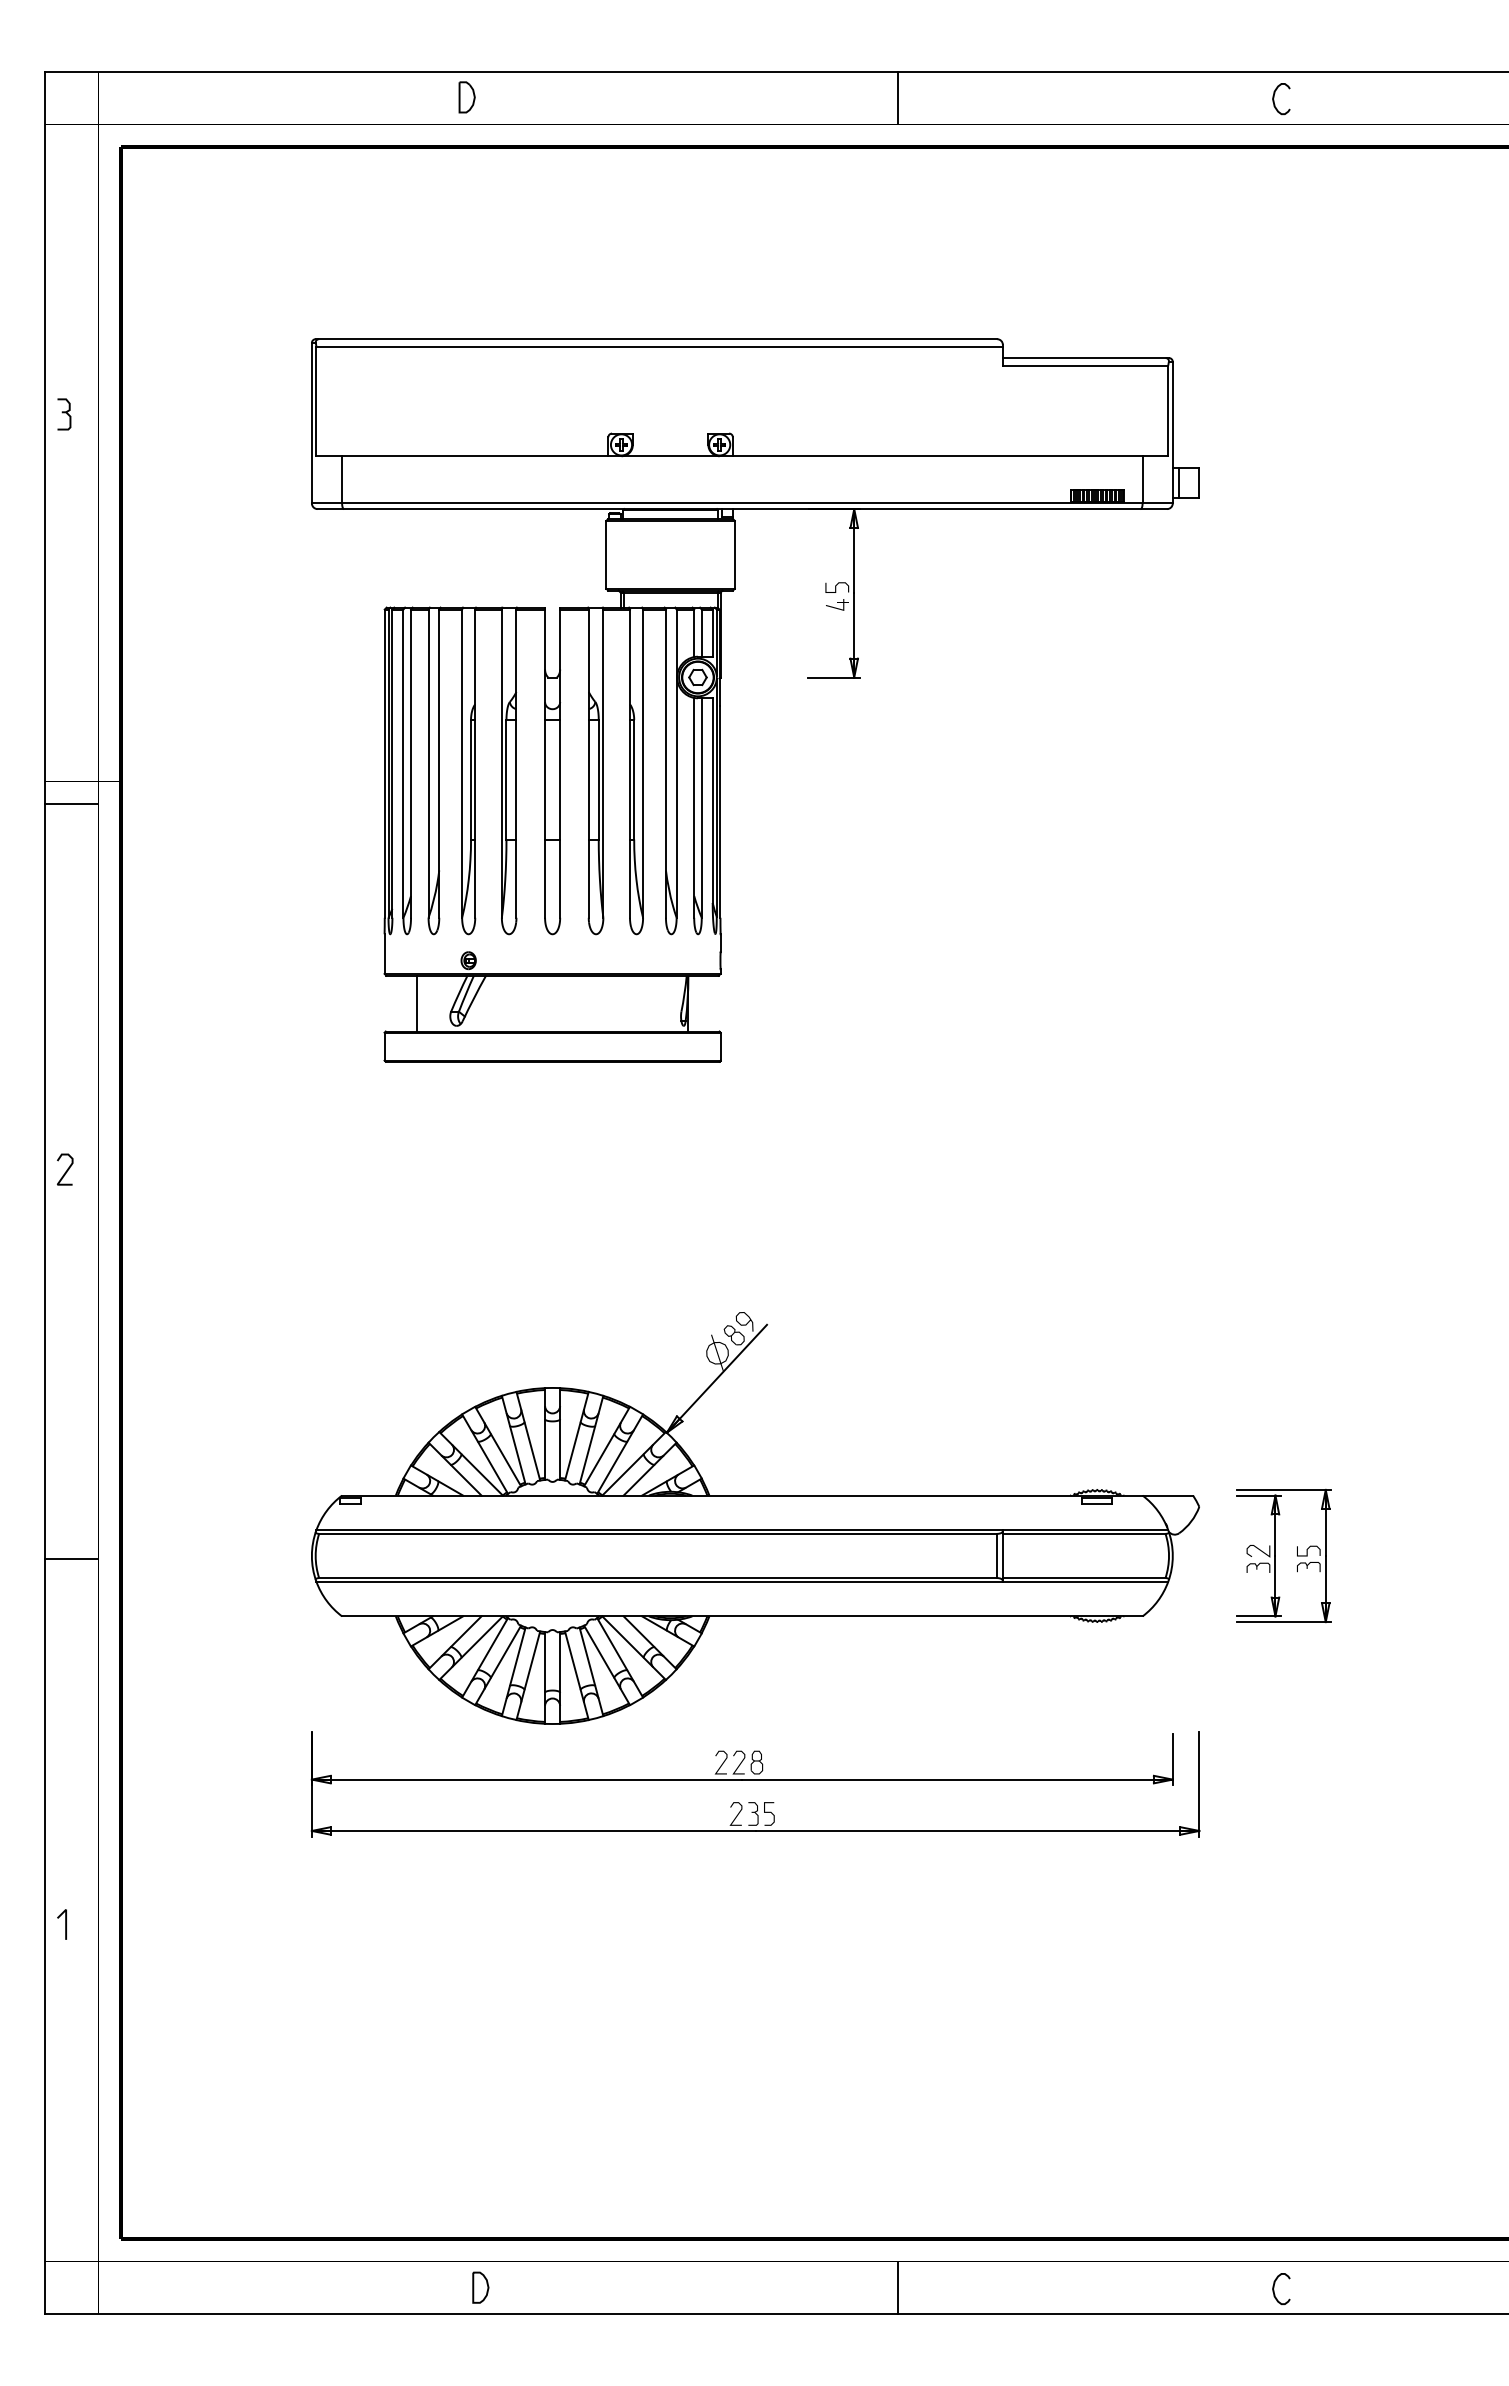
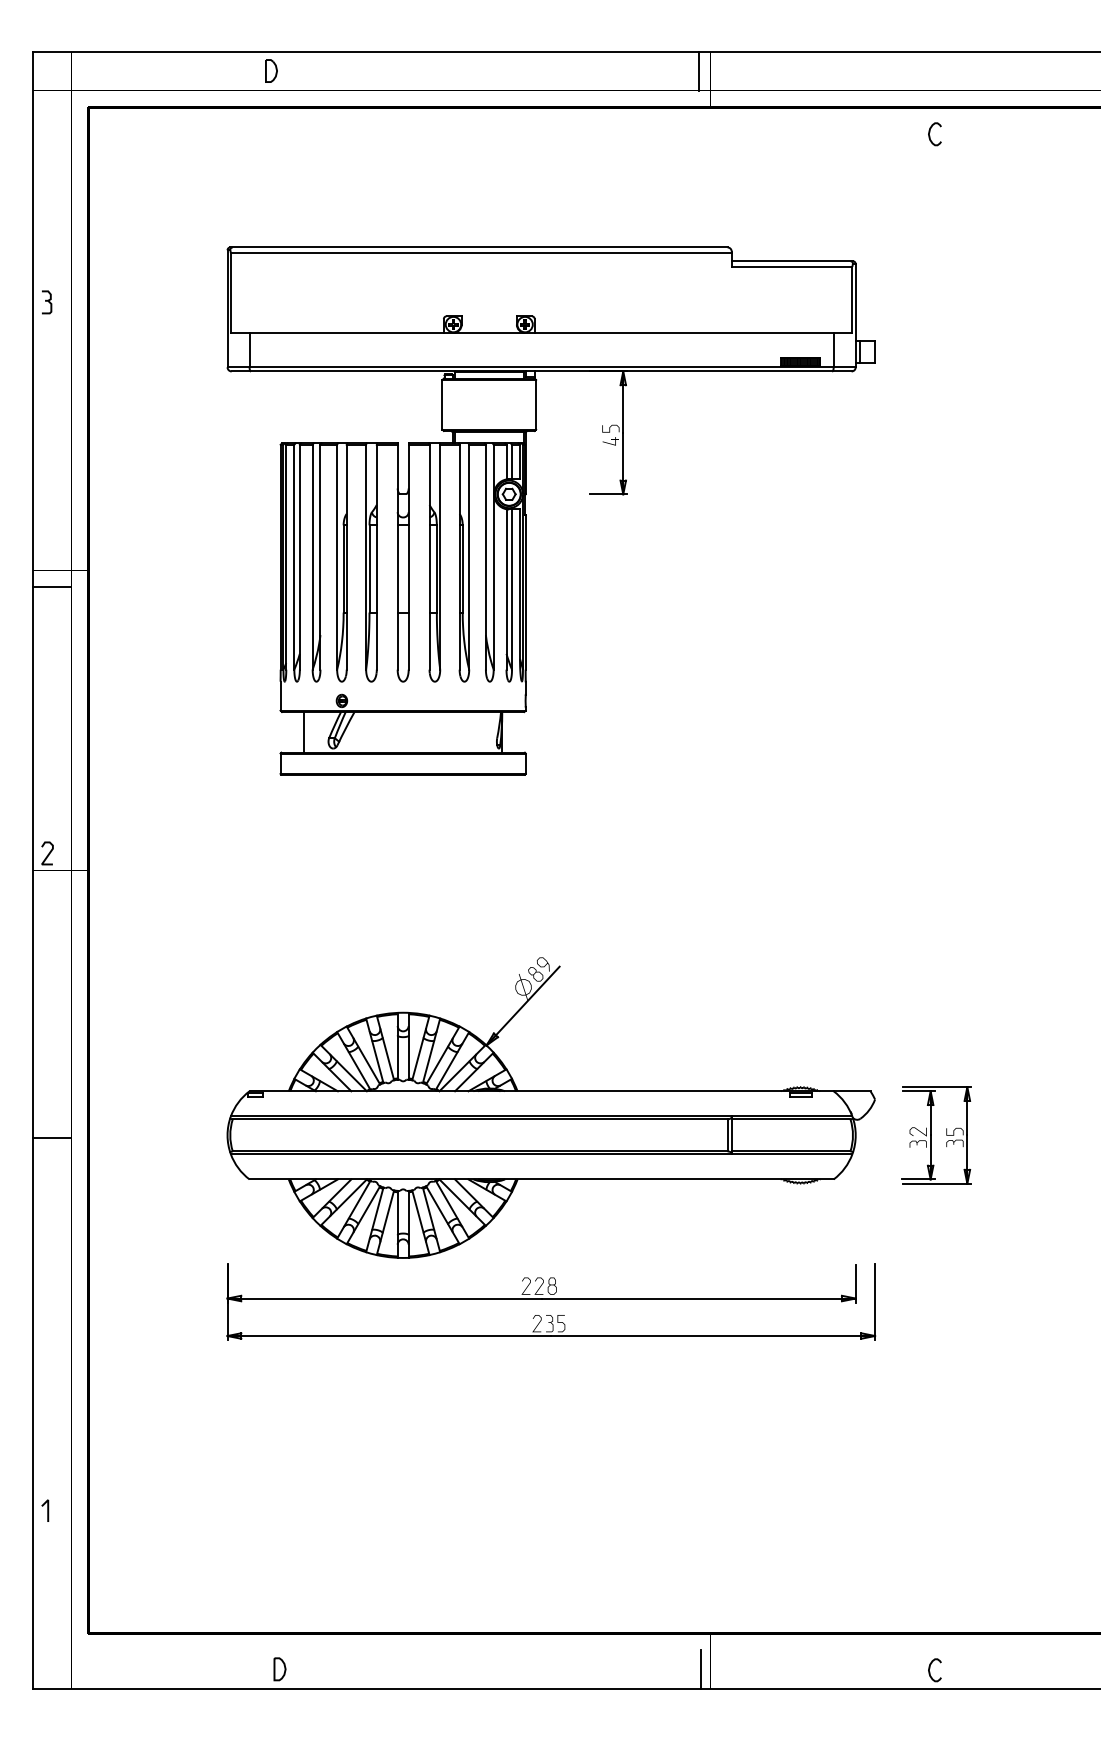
part: (466, 97) -> (271, 71), moved
line: (898, 97) -> (698, 71), moved
curve: (1274, 98) -> (929, 133), moved
line: (65, 1924) -> (47, 1510), moved
part: (480, 2287) -> (279, 1669), moved
line: (898, 2287) -> (700, 1669), moved

